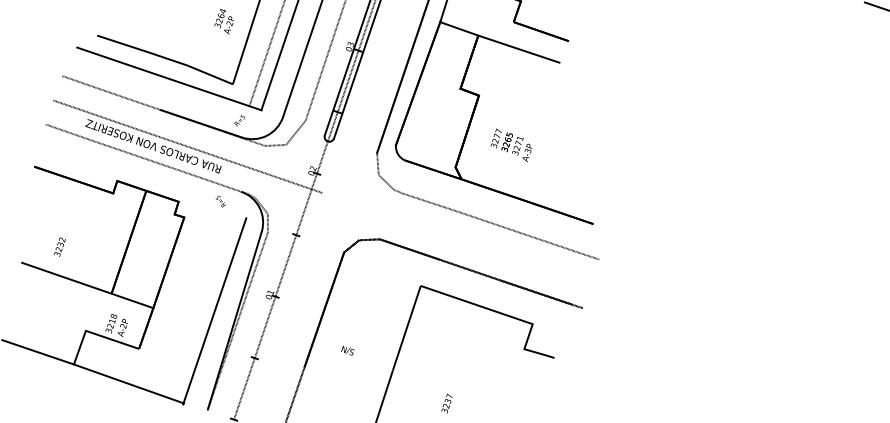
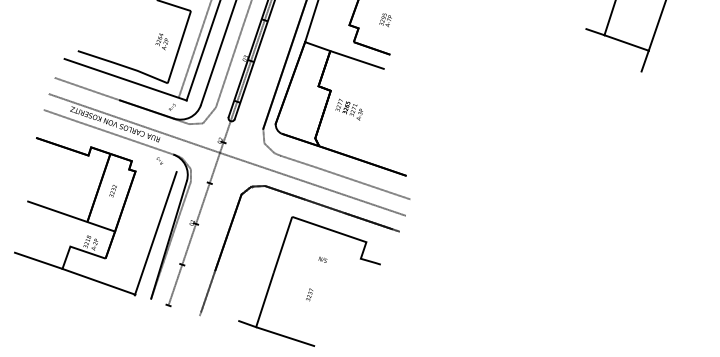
text: (510, 144) -> (348, 109), moved
line: (455, 238) -> (315, 185), added
text: (58, 247) -> (112, 191), moved
text: (347, 350) -> (322, 259), moved

